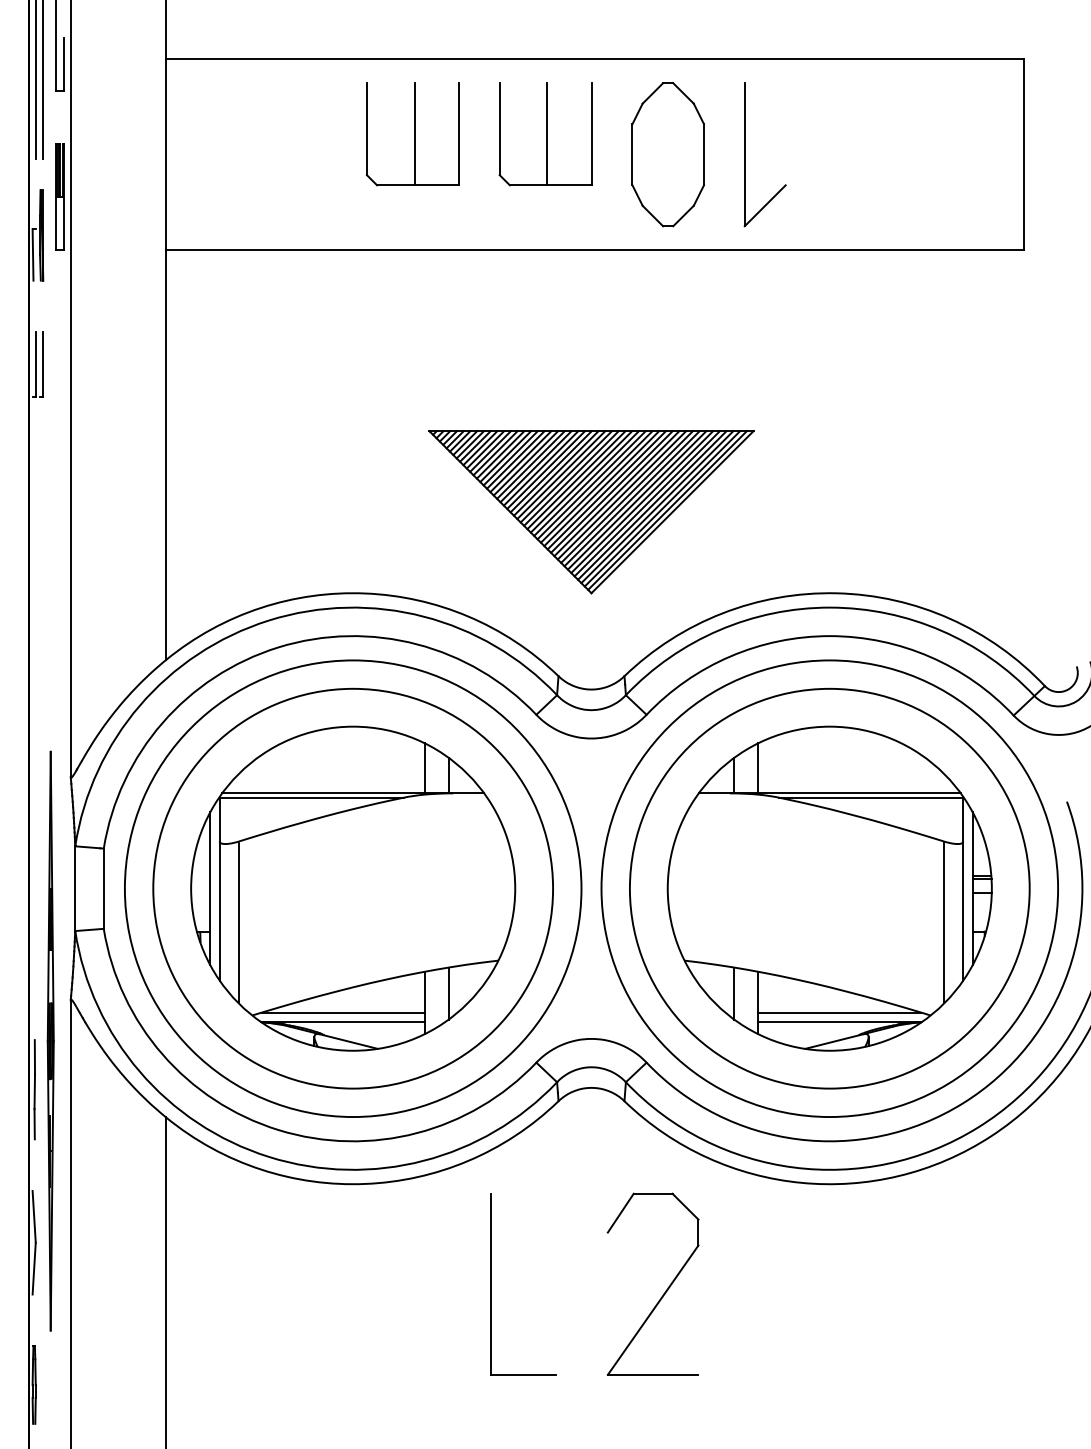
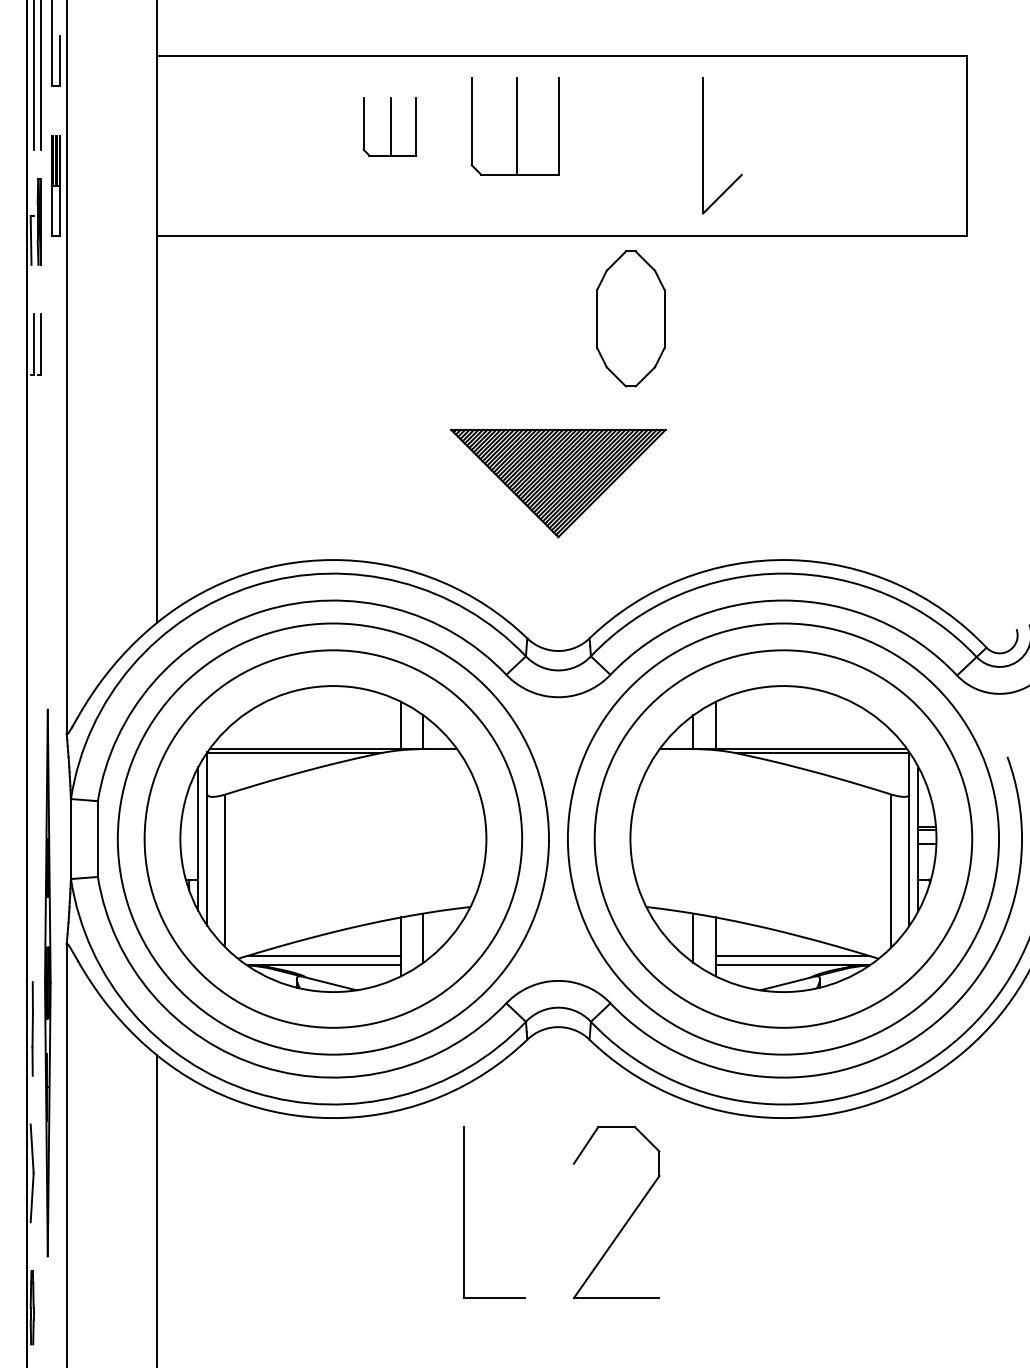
part: (412, 134) -> (389, 126), size x0.6
part: (667, 154) -> (630, 318), moved
part: (591, 512) -> (558, 483), size x0.7

